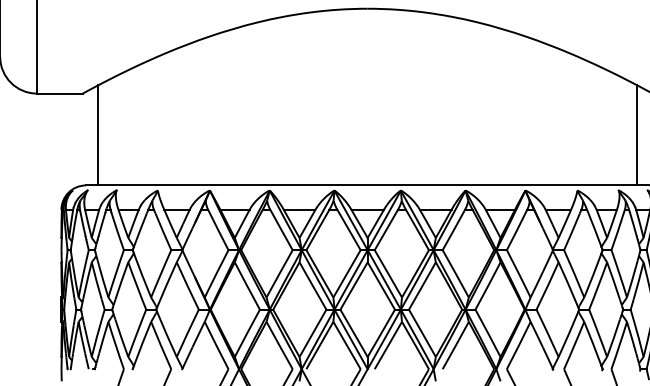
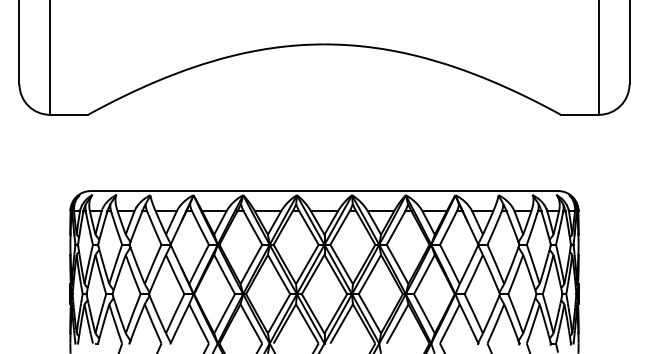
line: (97, 135) -> (100, 149), removed
line: (637, 135) -> (548, 149), removed

